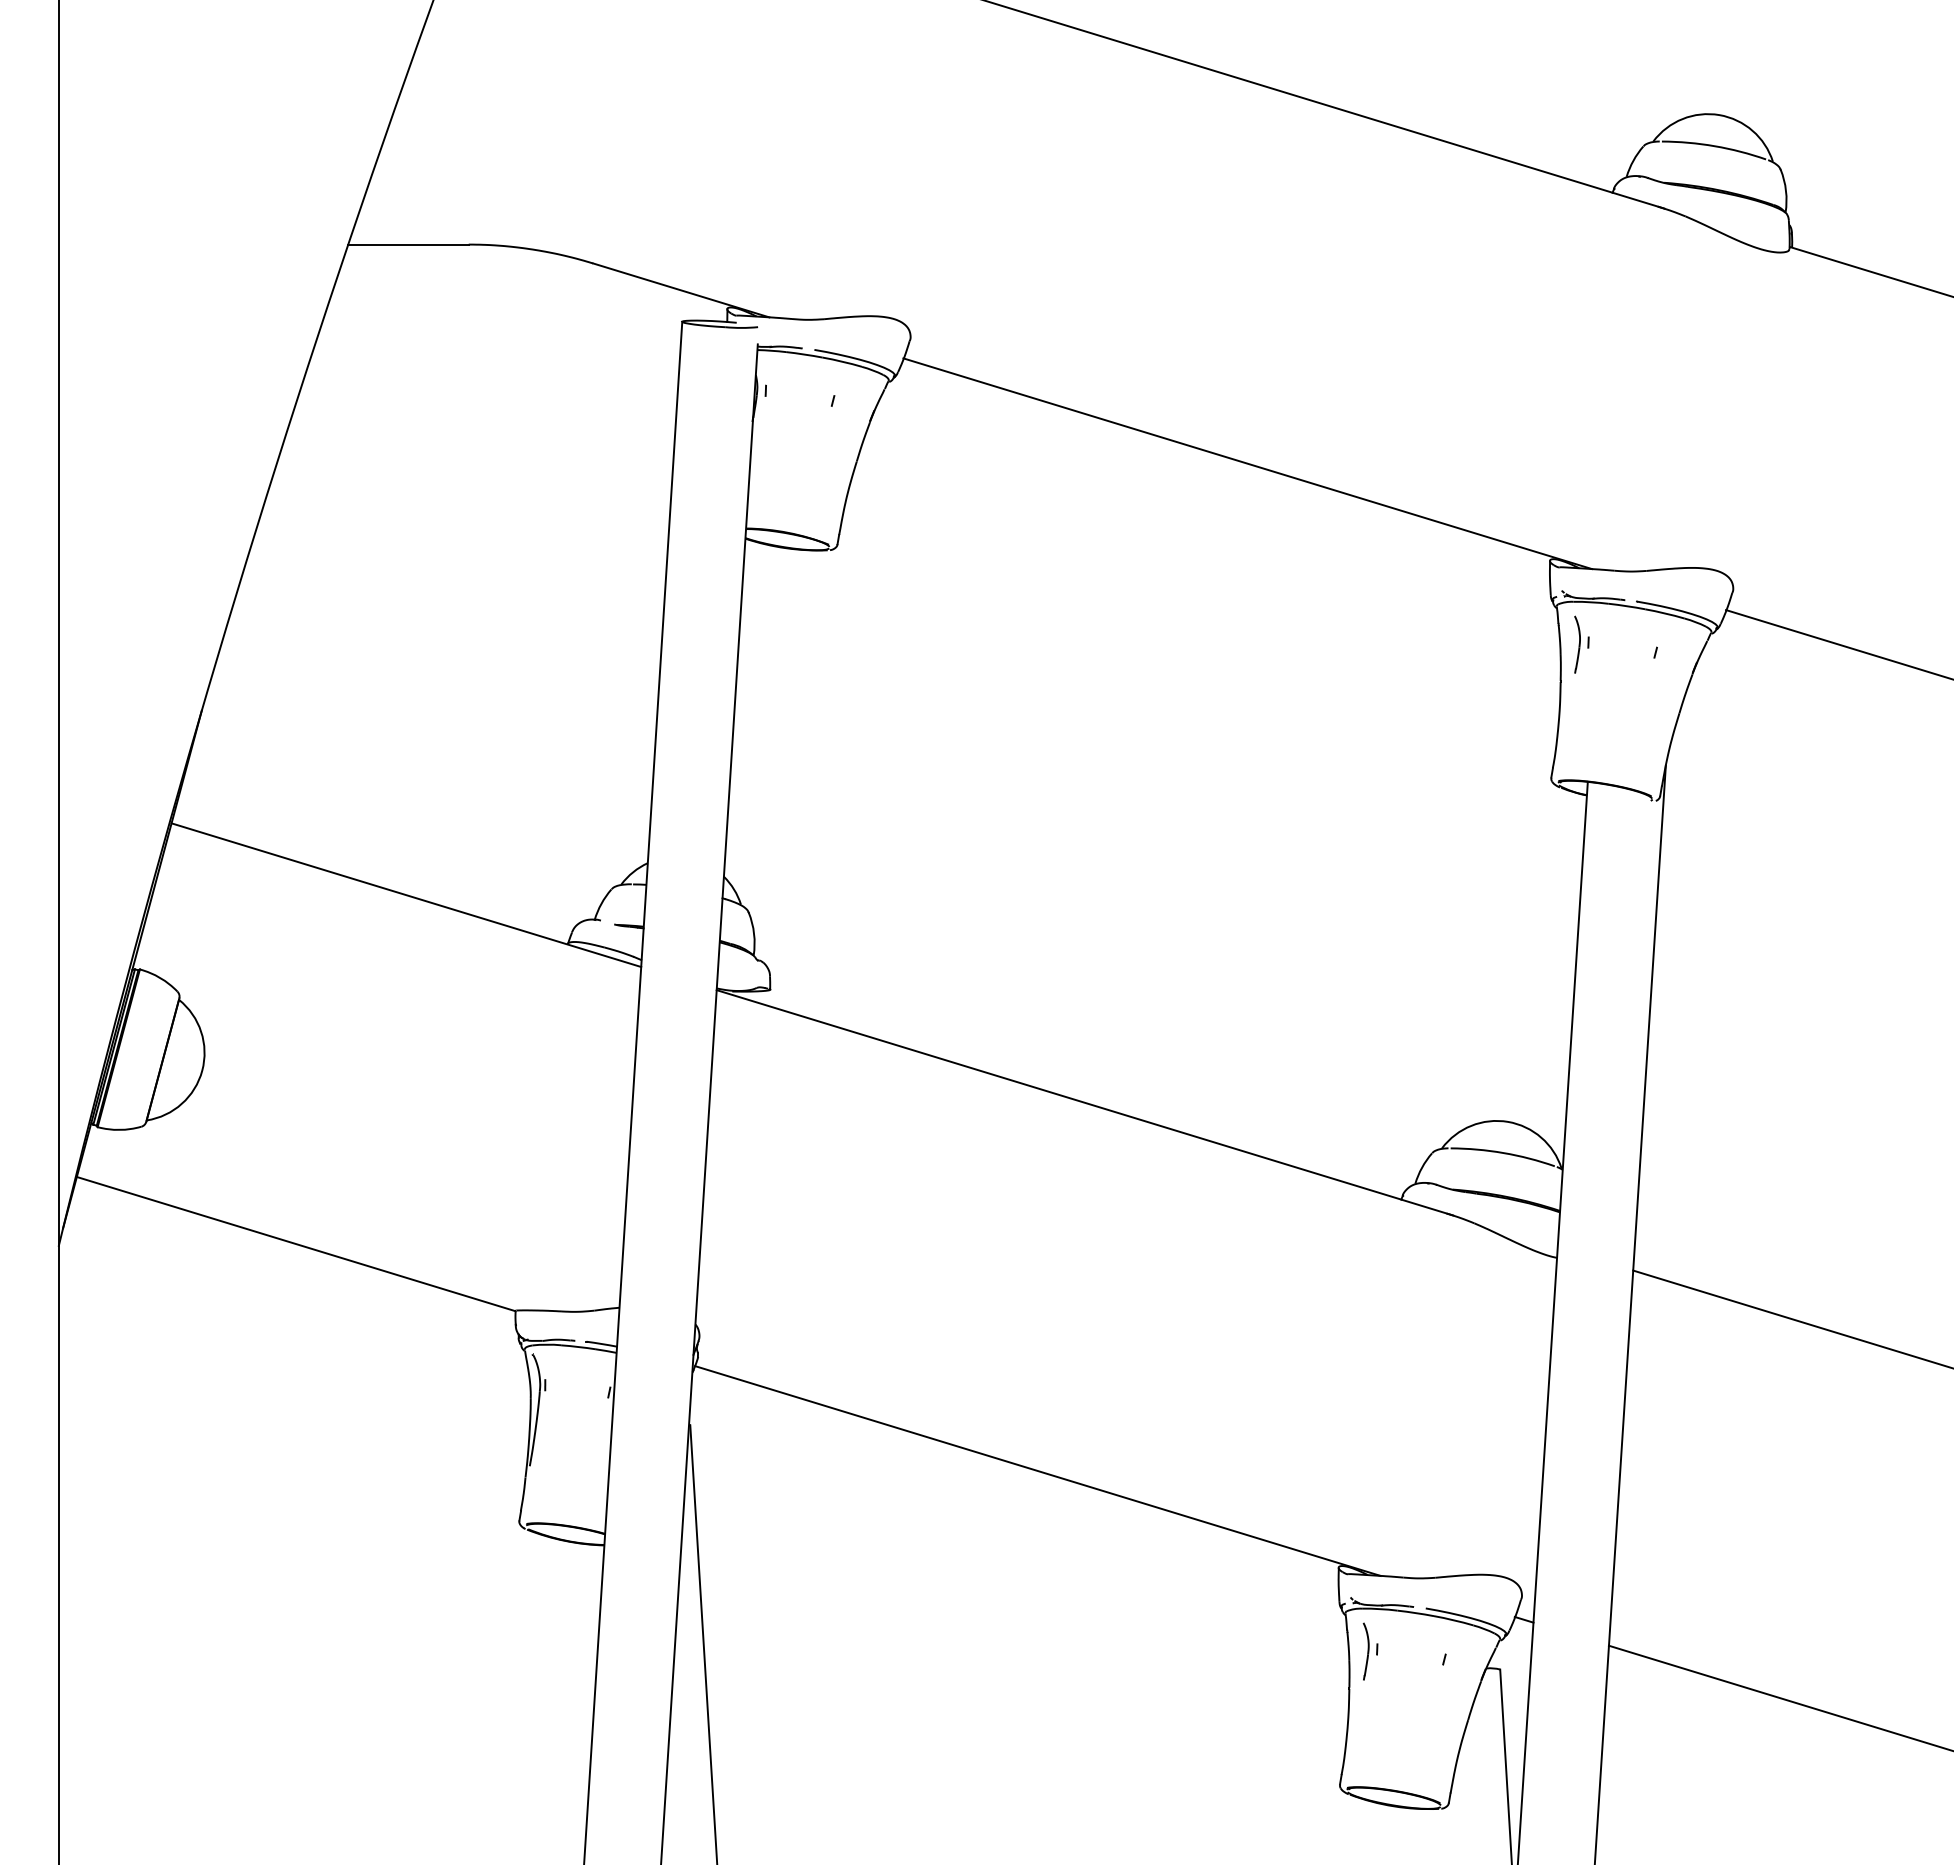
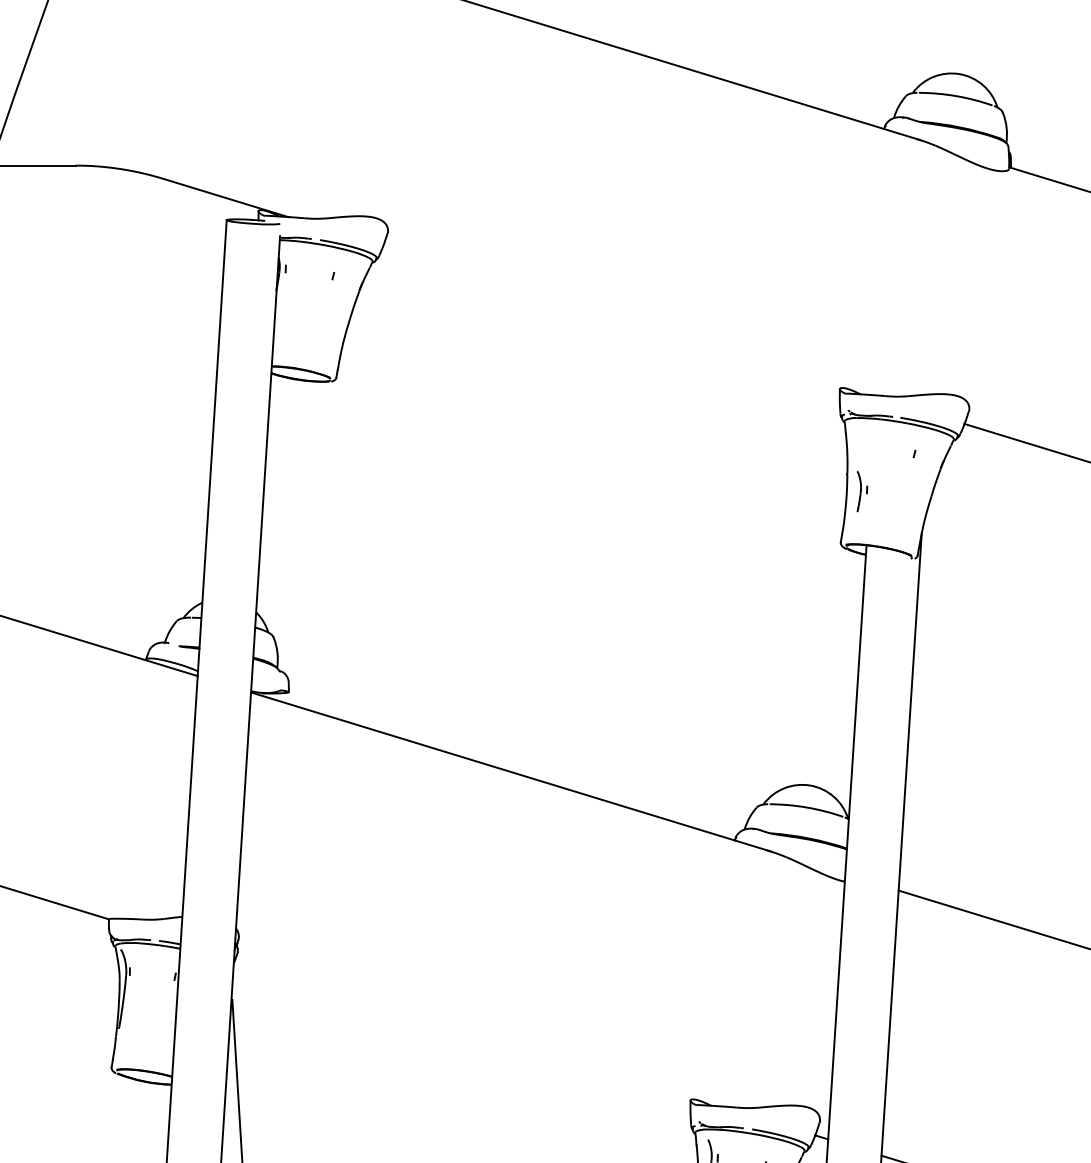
line: (1247, 463) -> (626, 320), removed
part: (1581, 644) -> (862, 491), moved
line: (1037, 1470) -> (477, 1031), removed

